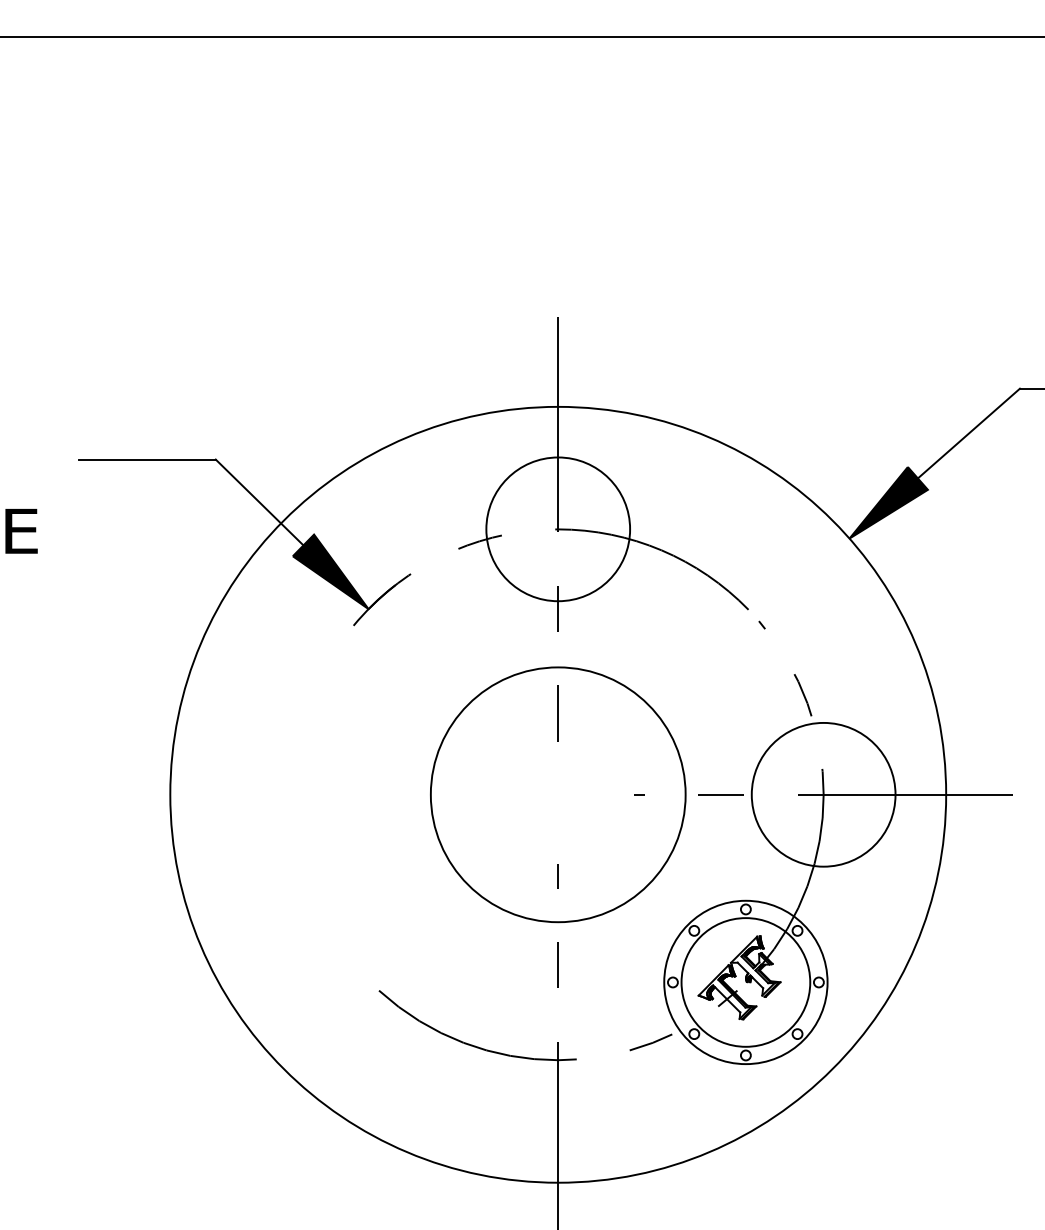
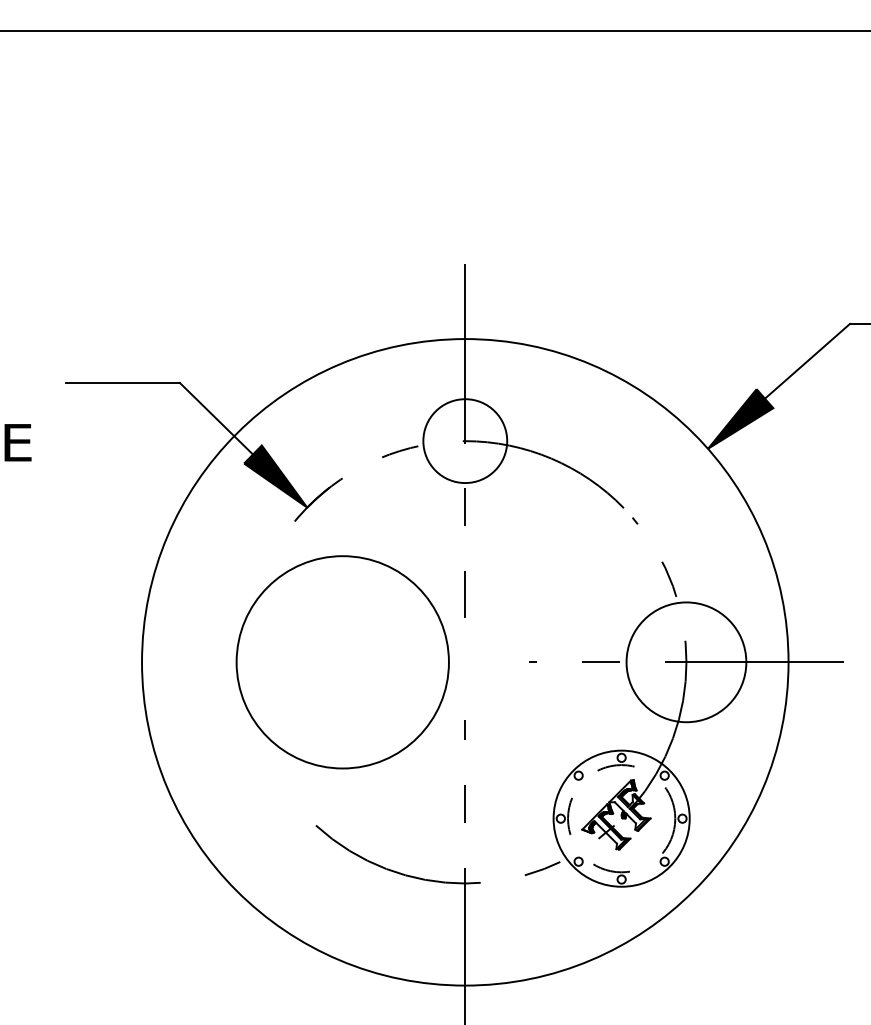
circle: (558, 529) -> (465, 441), size x0.7
circle: (558, 794) -> (343, 662), moved
circle: (745, 982) -> (621, 818), solid -> dashed

